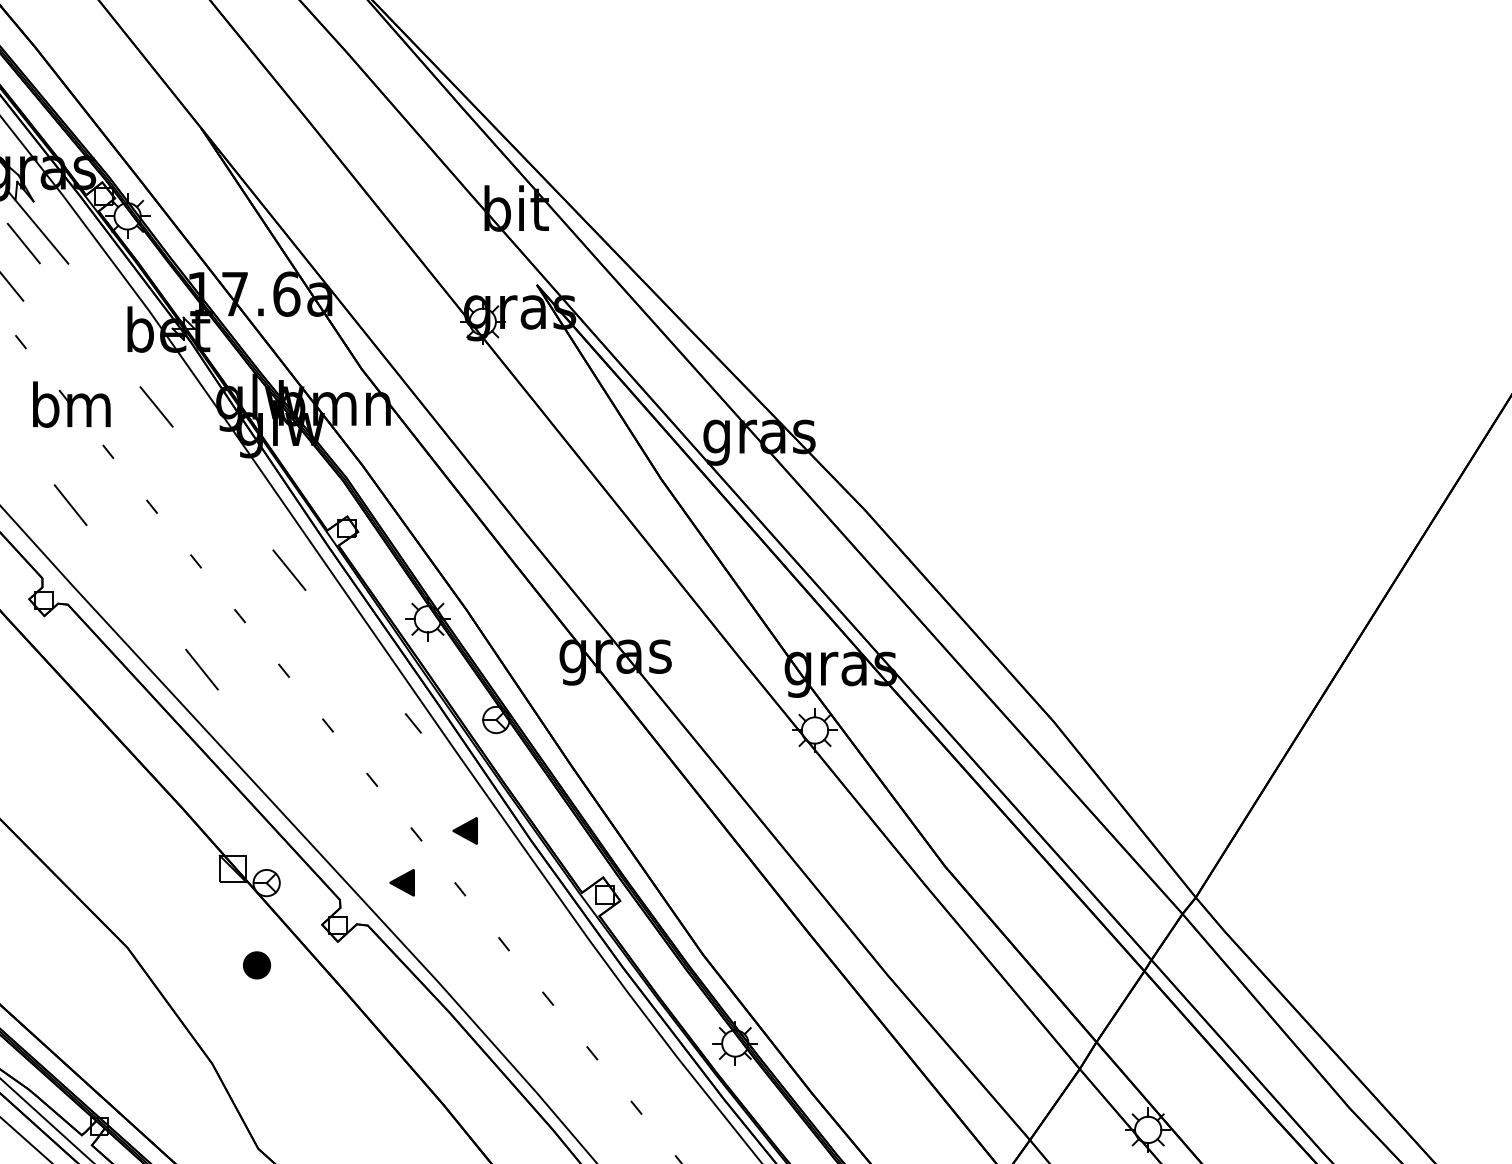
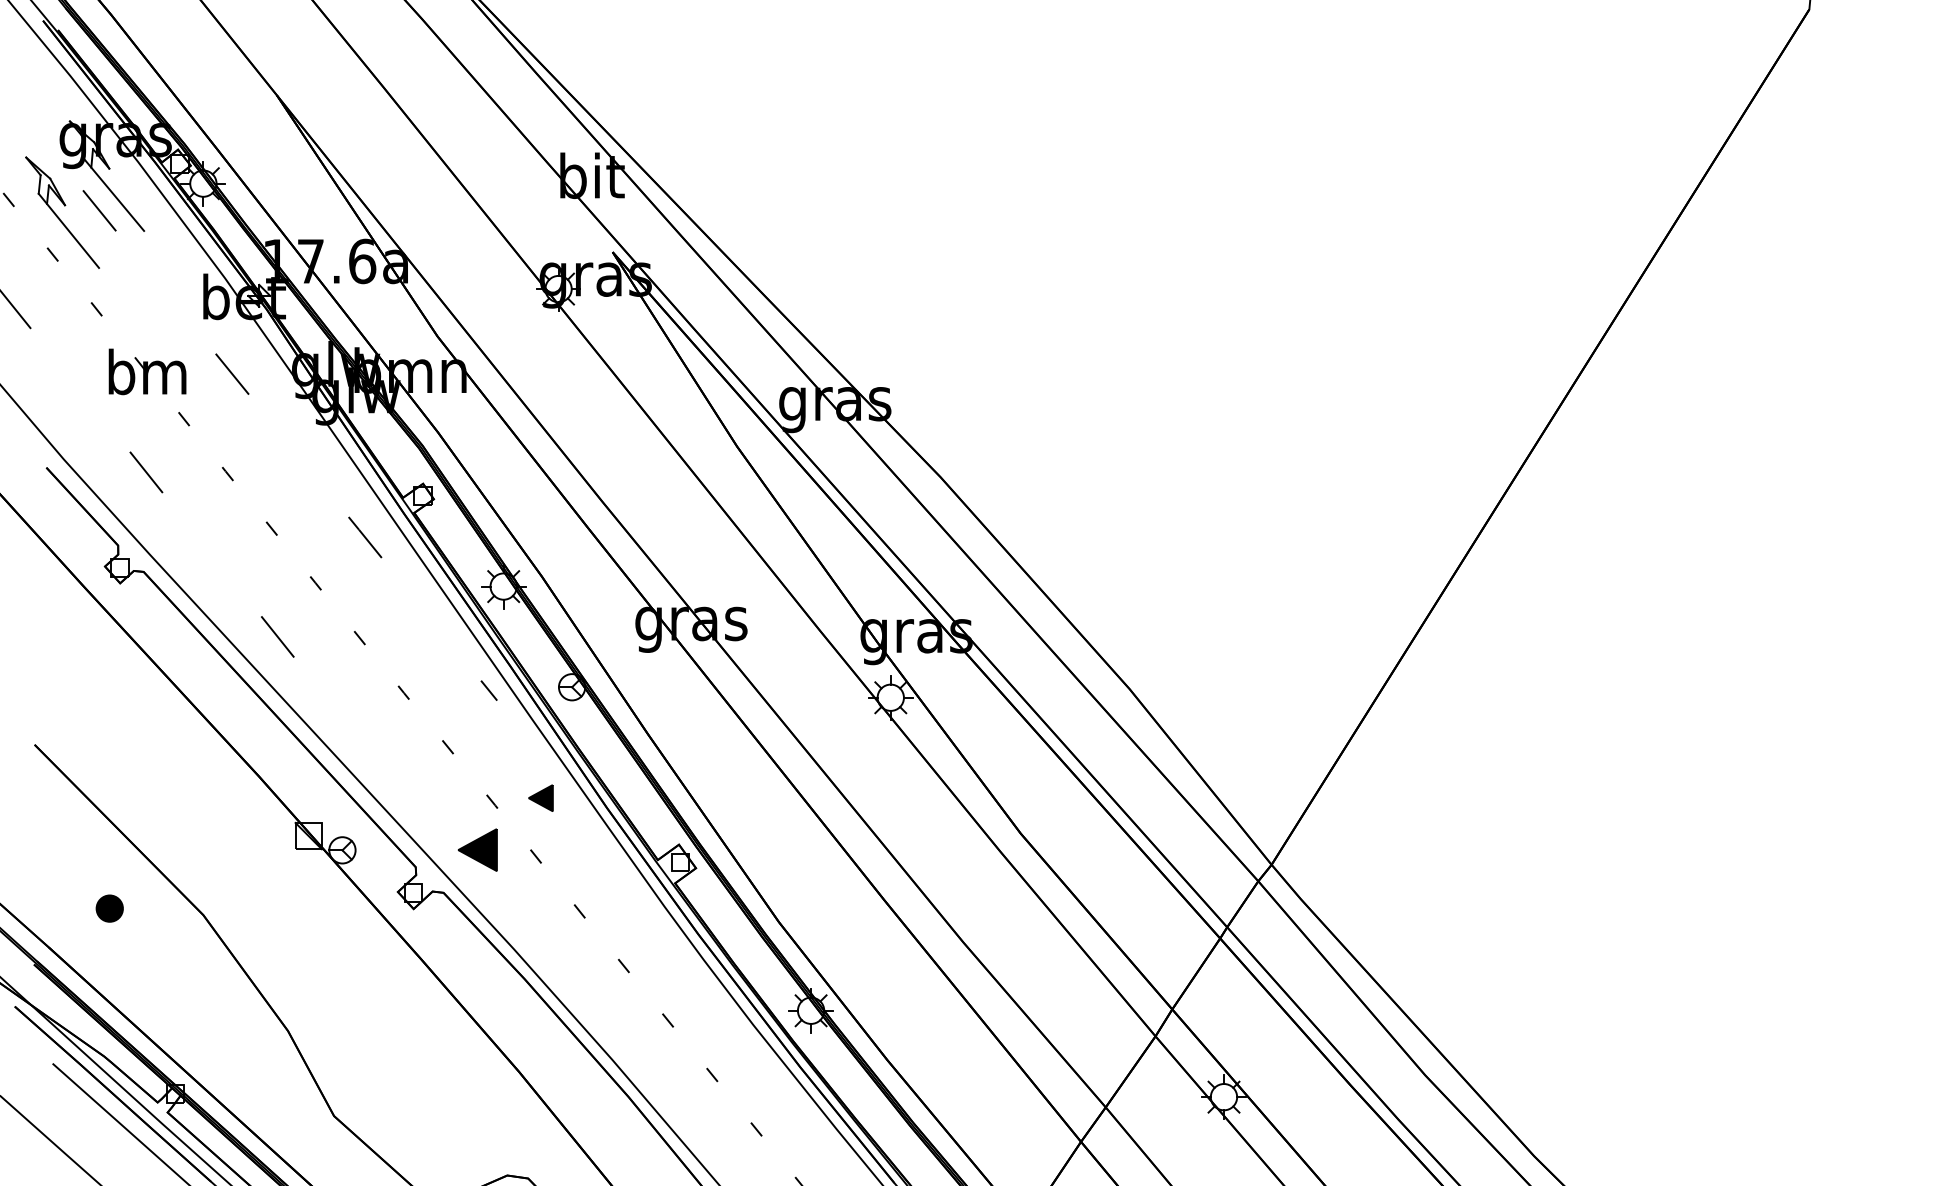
part: (401, 882) -> (477, 849), size x1.6
part: (256, 965) -> (109, 908), moved

